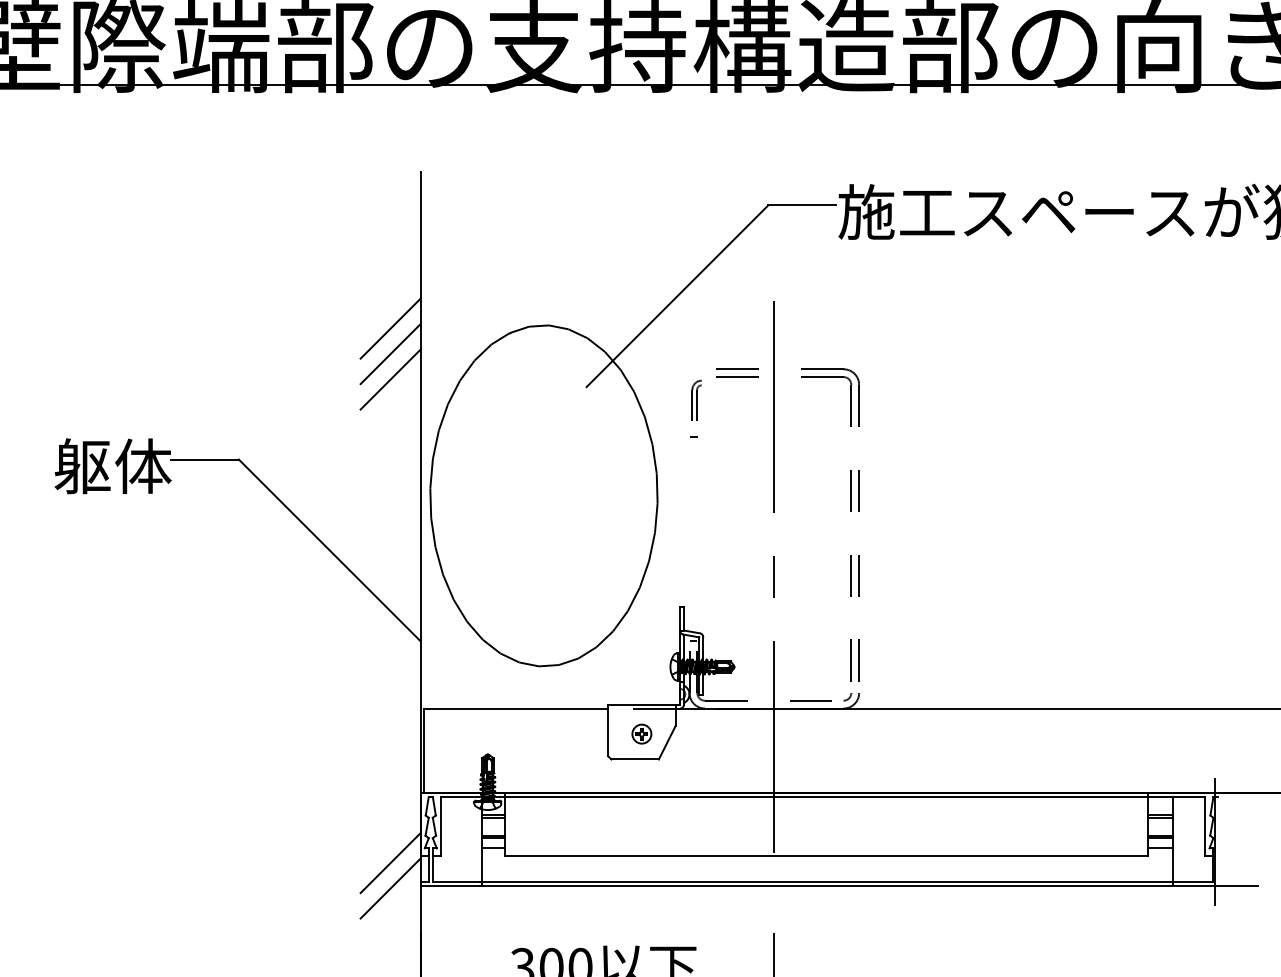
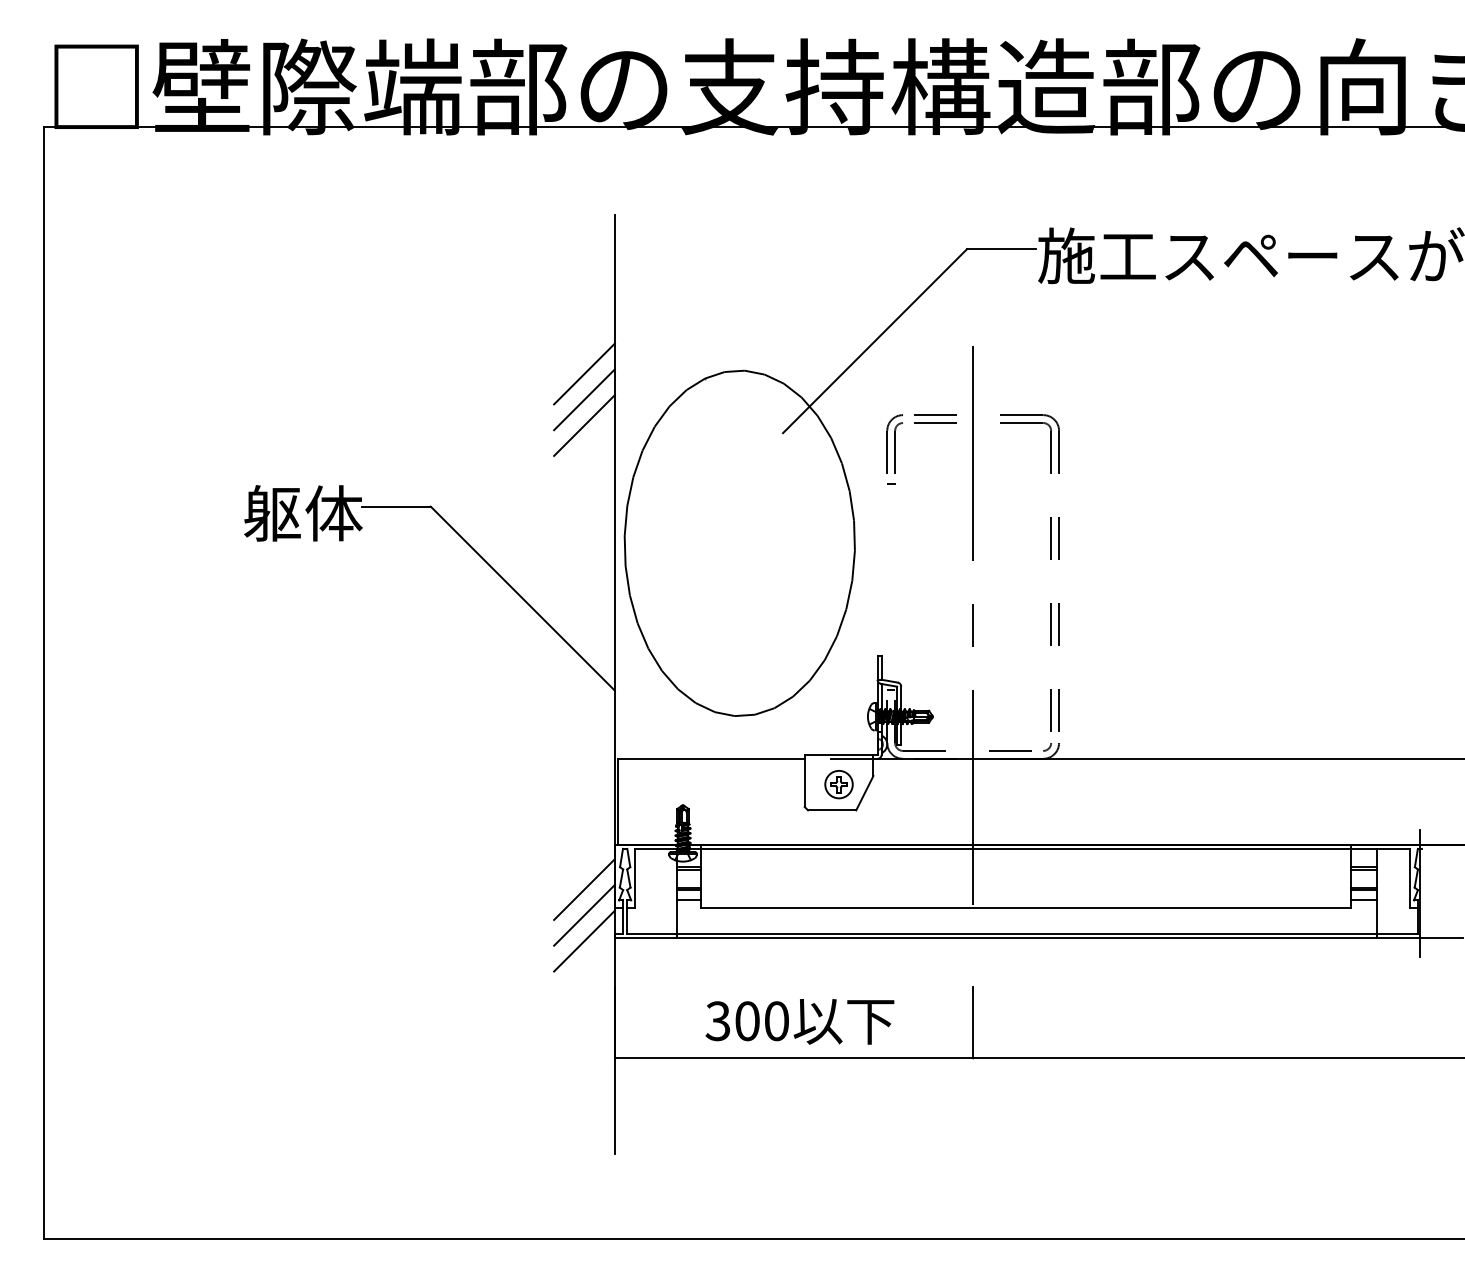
part: (696, 397) -> (894, 443), size x1.67
part: (641, 733) -> (838, 784), size x1.43
line: (390, 837) -> (584, 889), added

